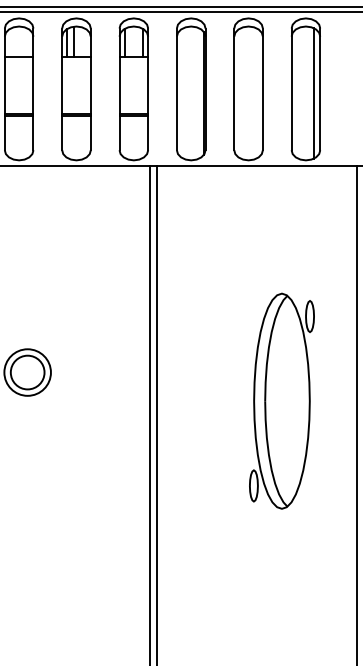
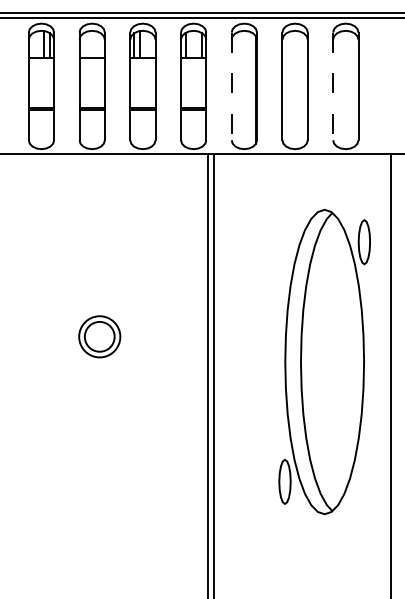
line: (176, 89) -> (231, 86), solid -> dashed
line: (292, 89) -> (333, 86), solid -> dashed
line: (313, 92) -> (352, 89), removed
part: (281, 401) -> (324, 362), size x1.6

